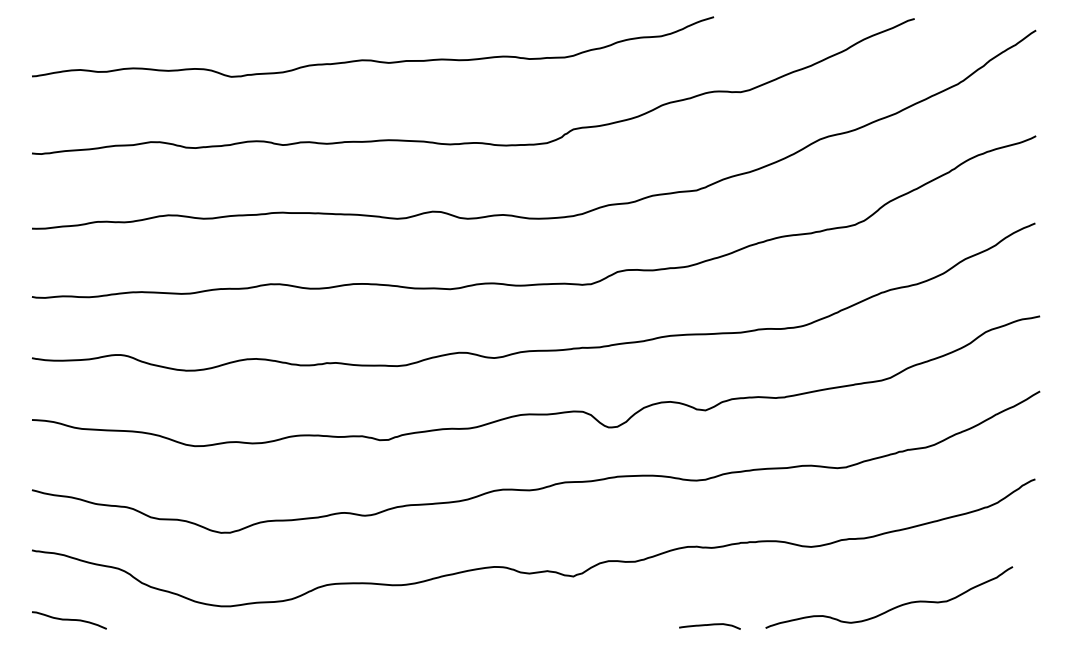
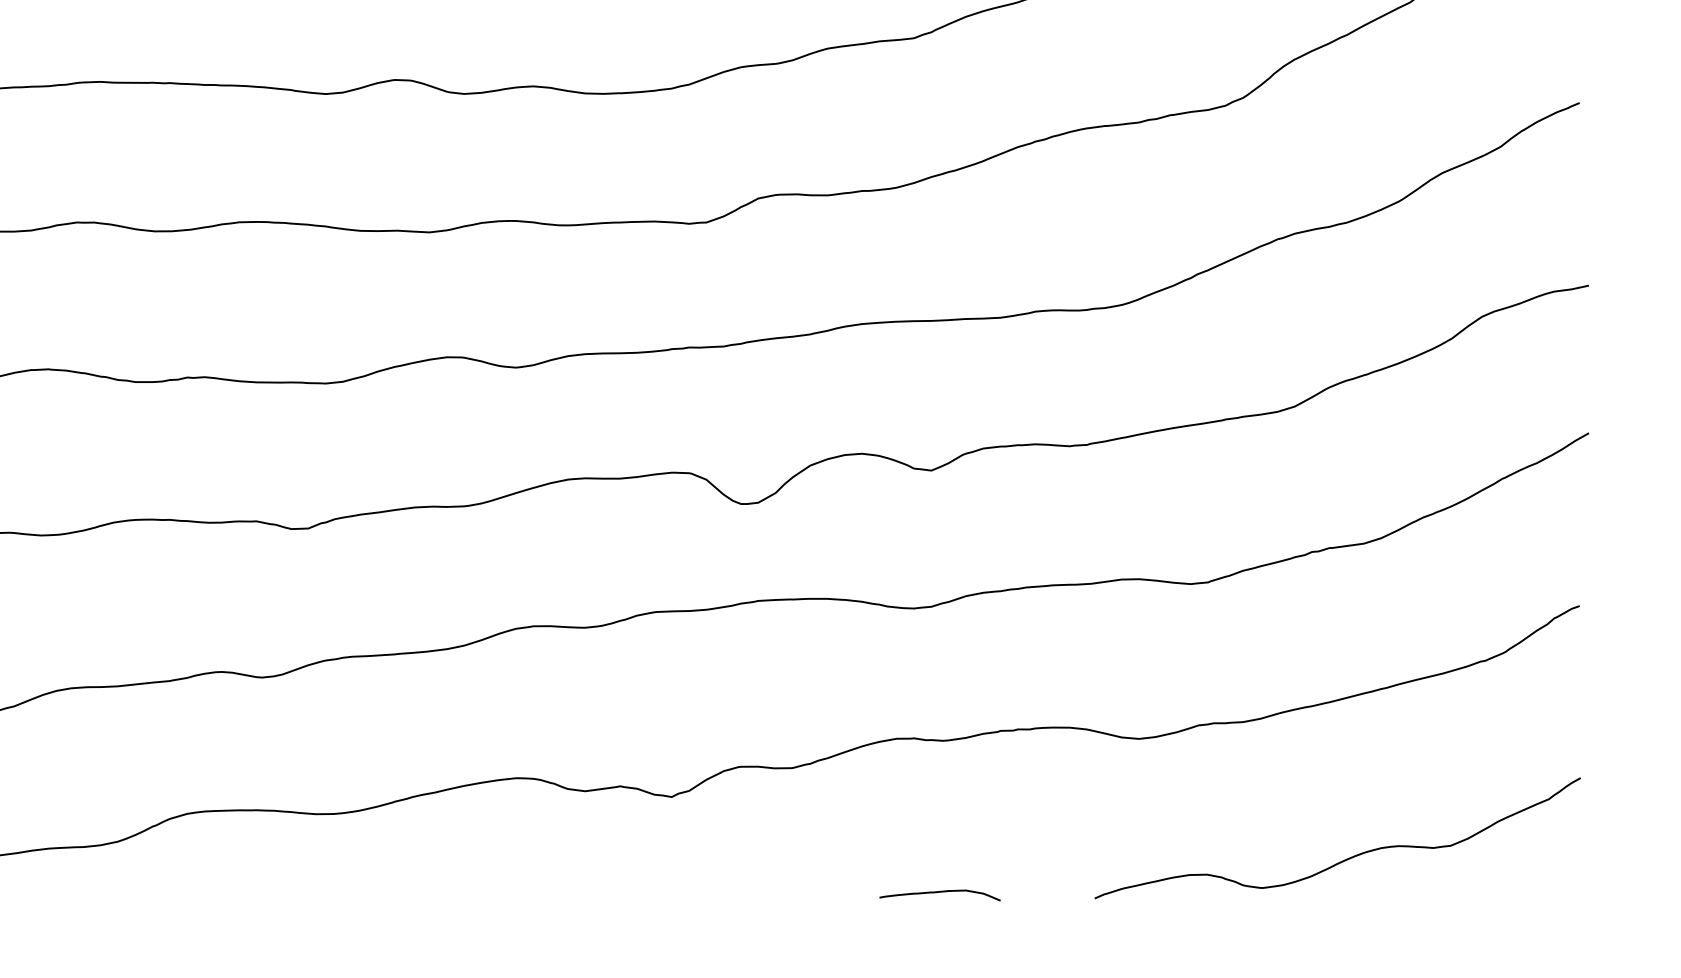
curve: (893, 607) -> (1346, 857), moved

